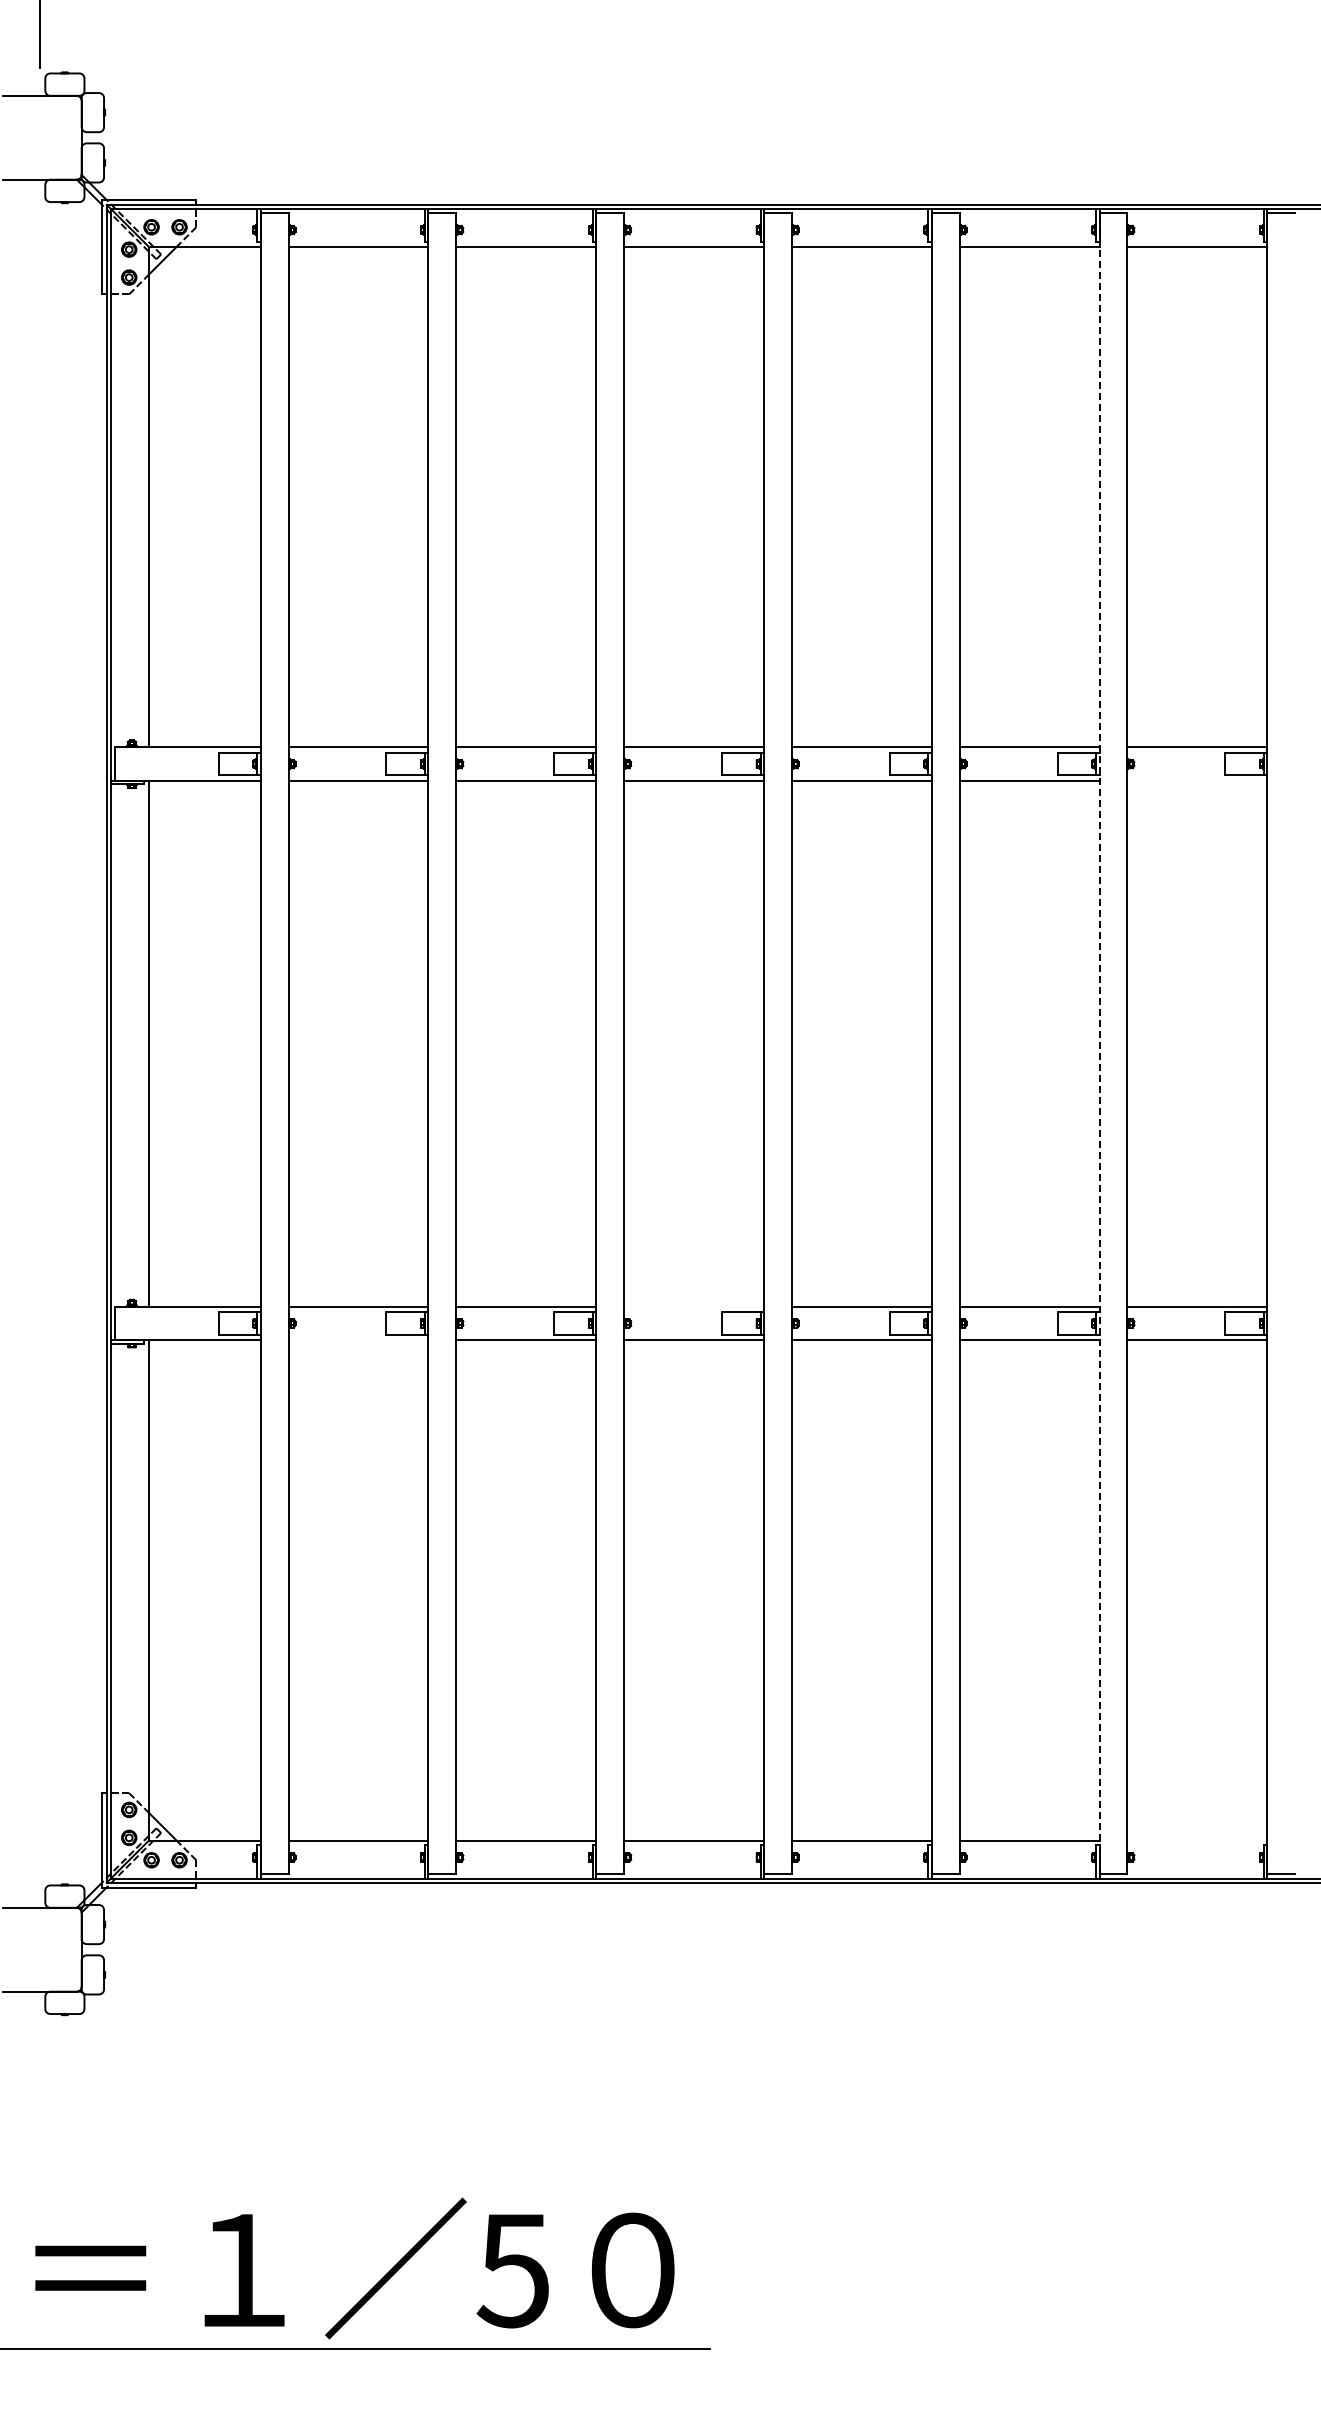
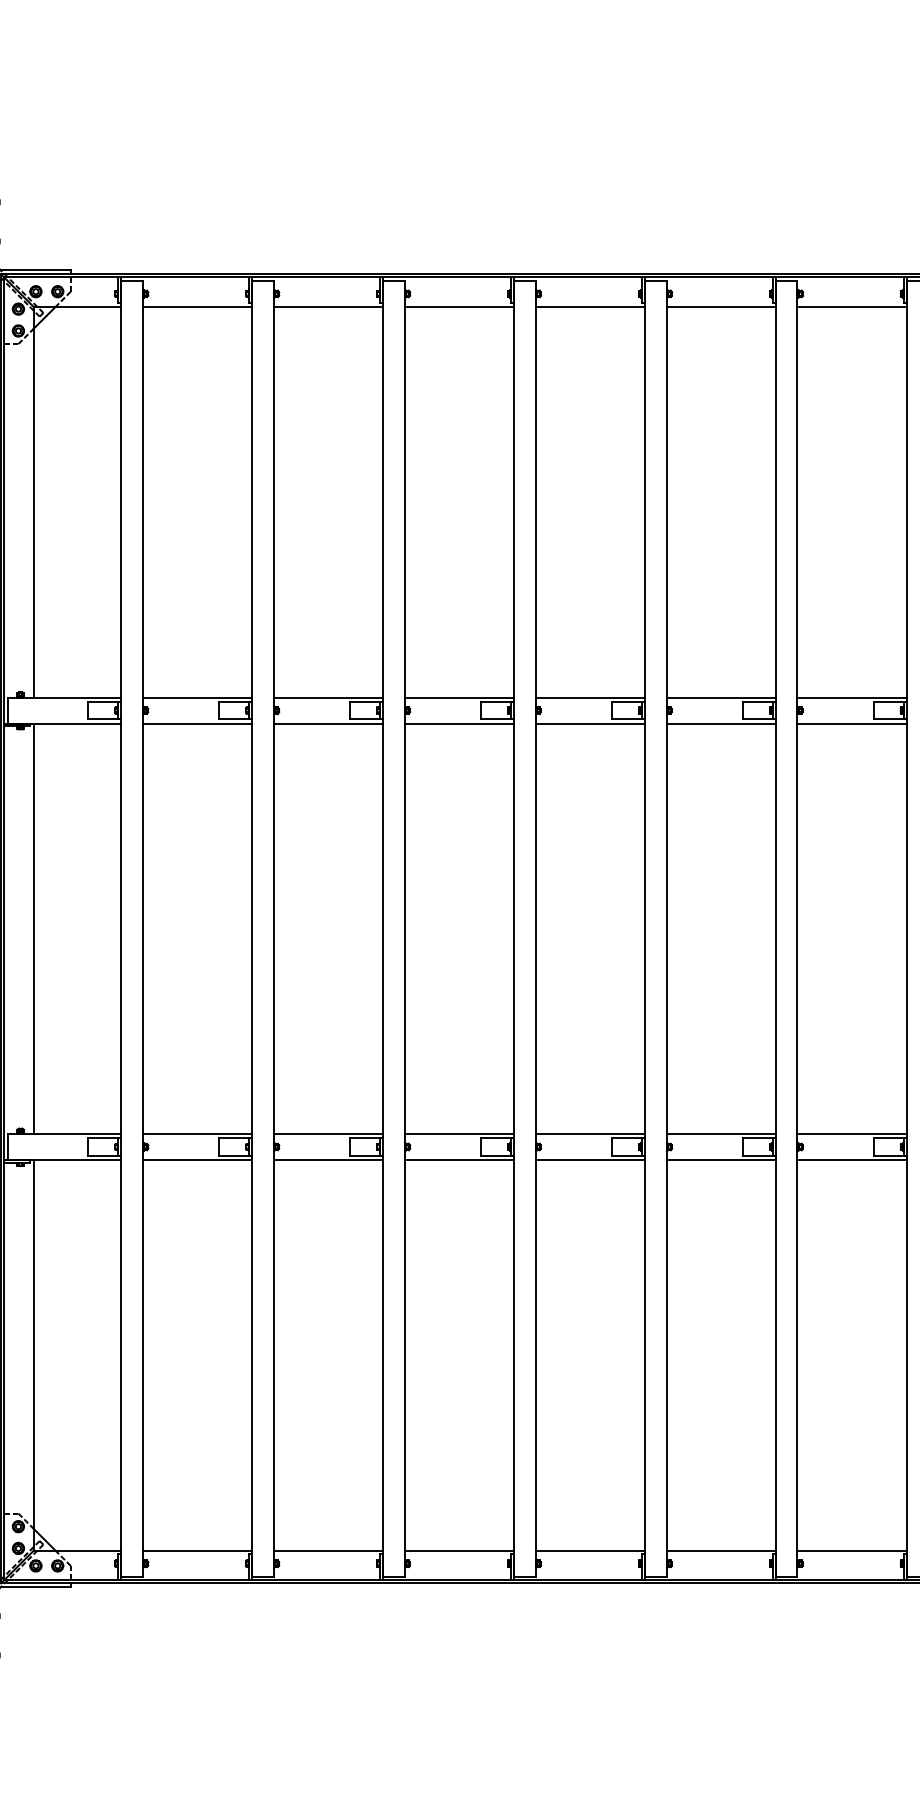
line: (1197, 780) -> (852, 723), added
line: (1099, 1043) -> (775, 928), dashed -> solid
line: (693, 1306) -> (458, 1133), added
line: (358, 1340) -> (197, 1160), added
line: (1197, 1840) -> (852, 1550), added

